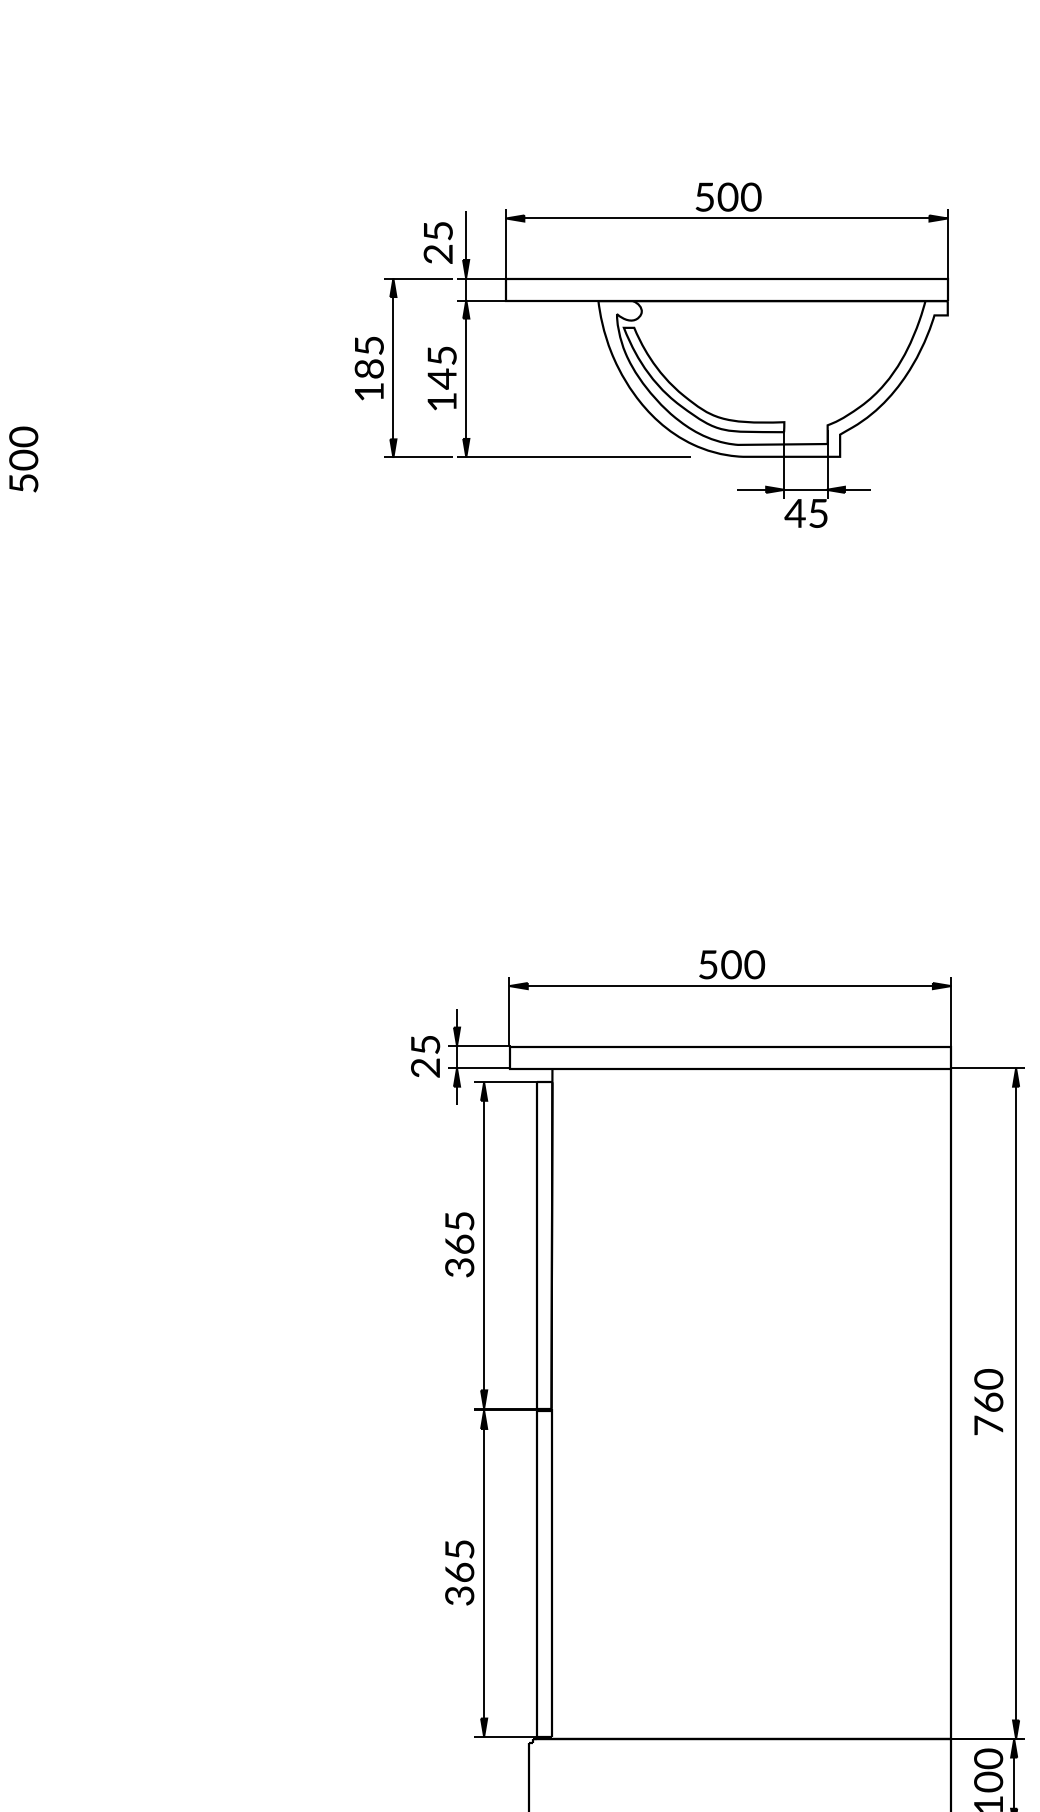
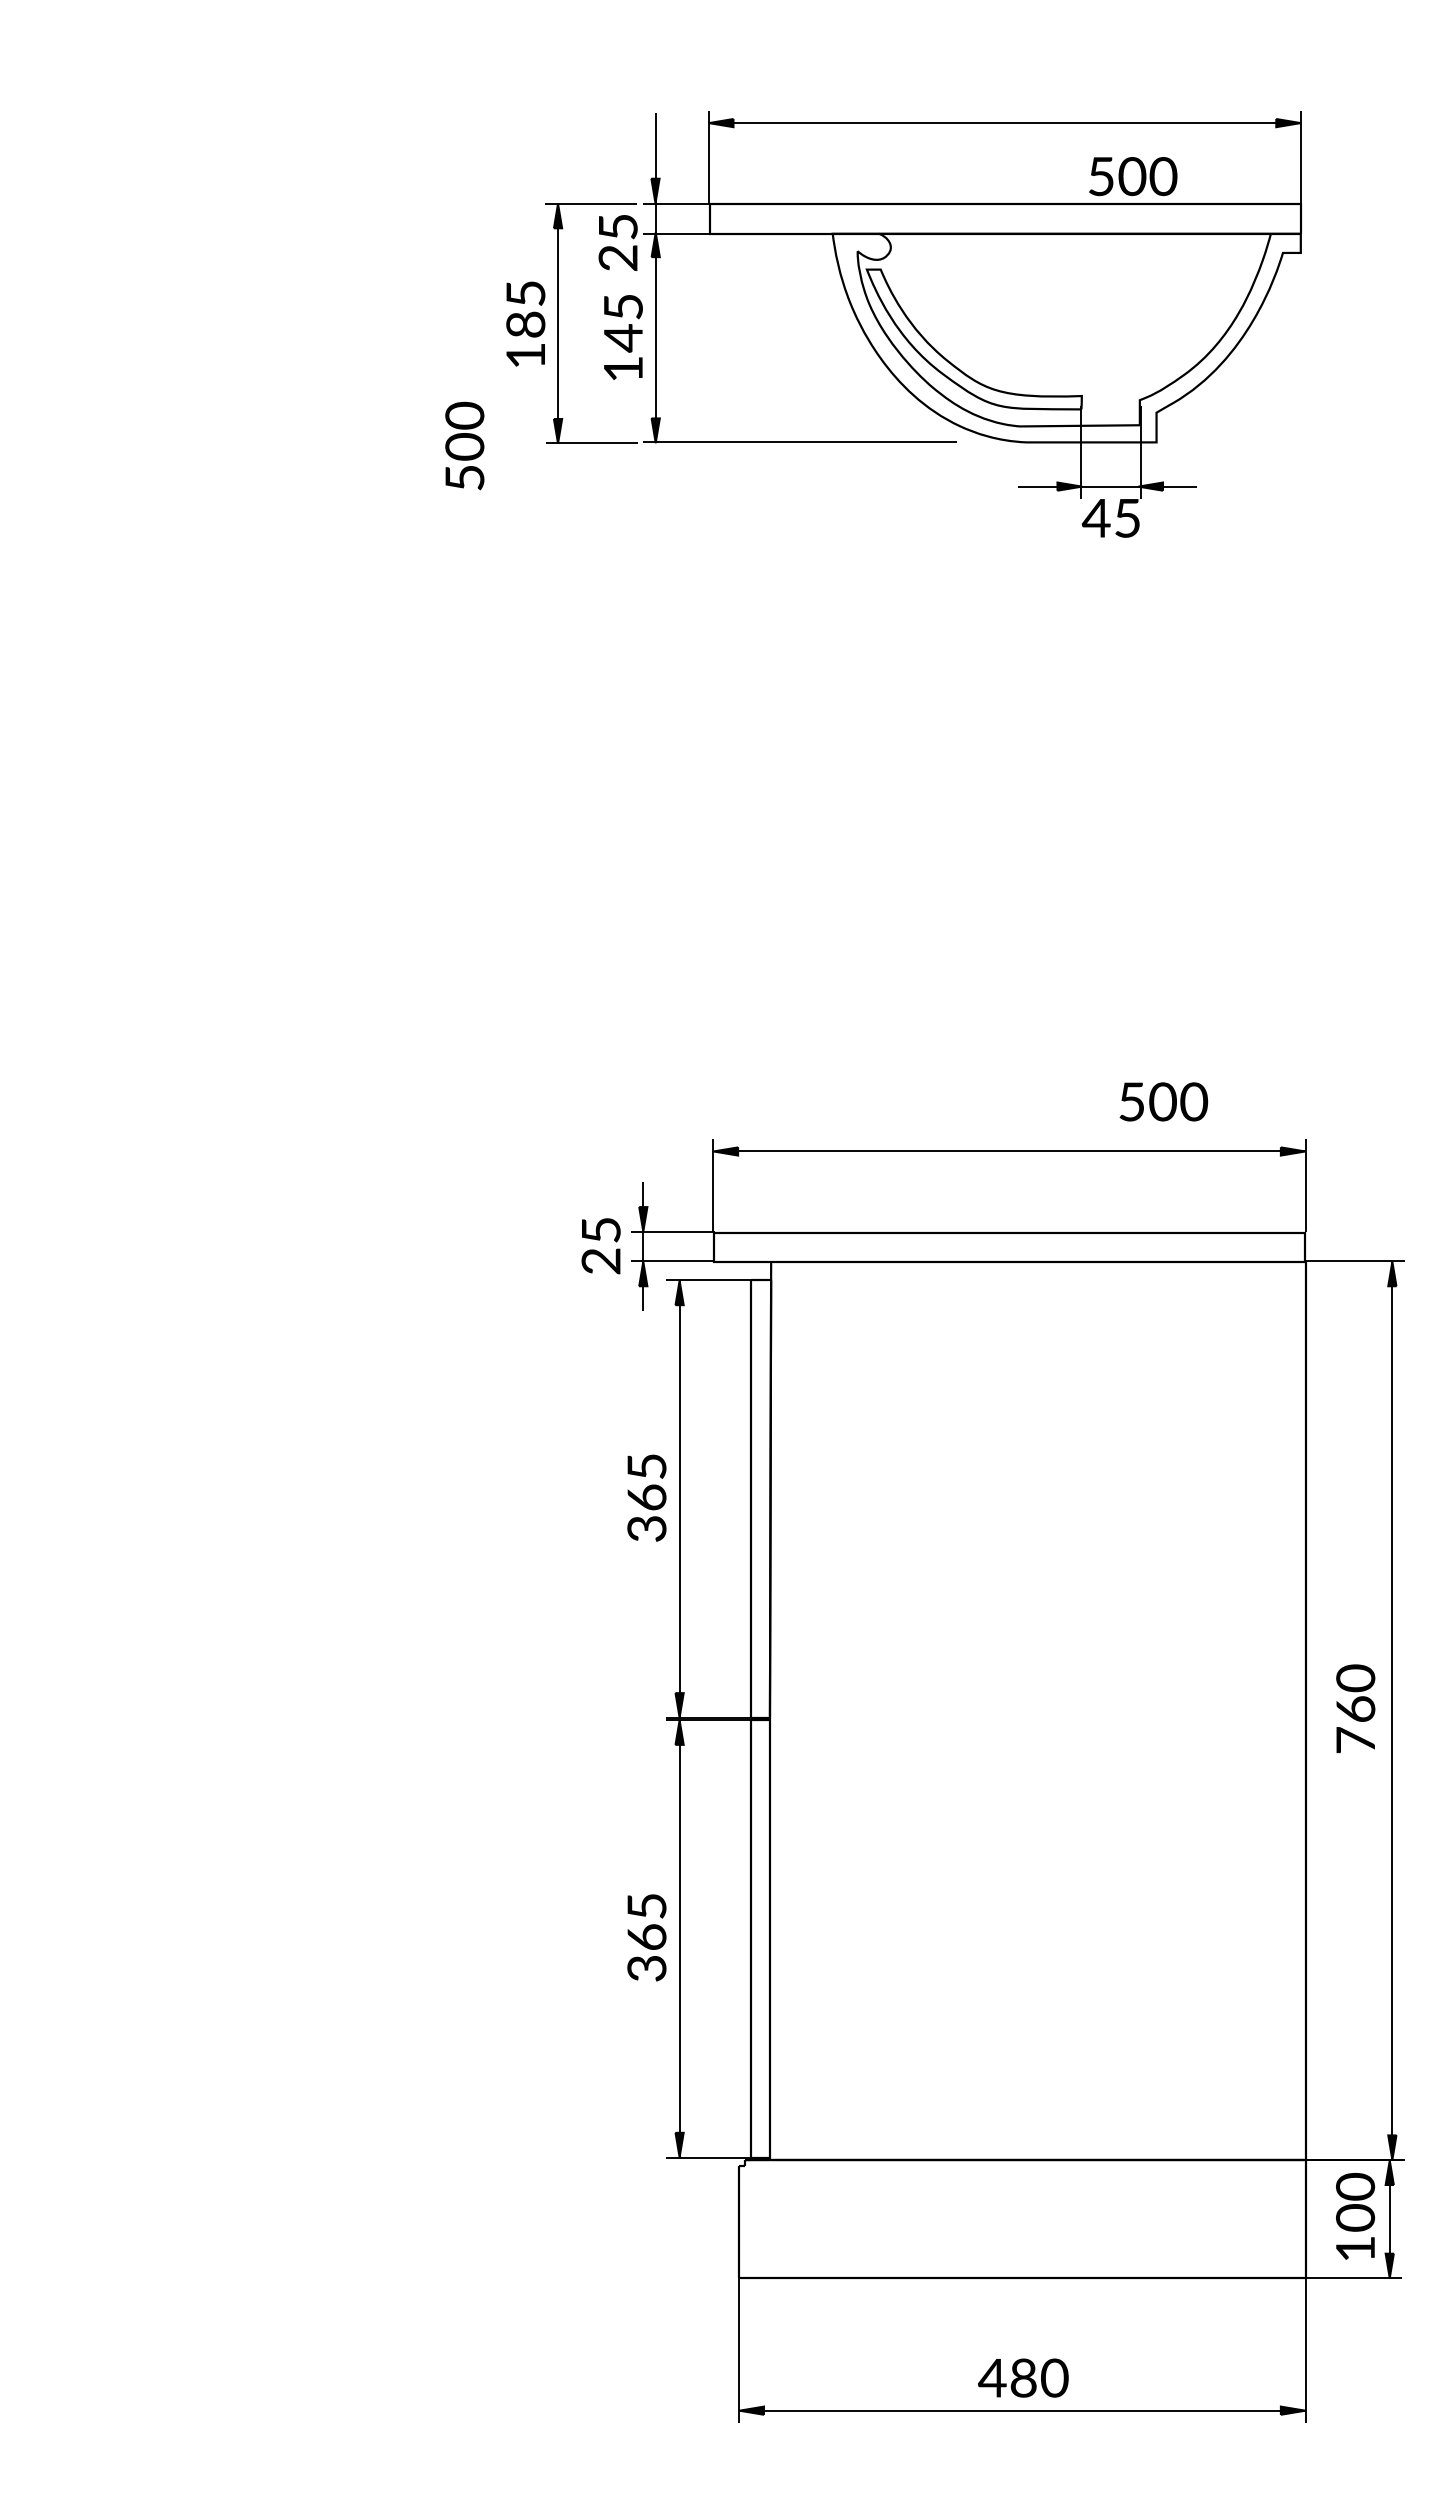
text: (728, 197) -> (1133, 176), moved
text: (437, 242) -> (617, 242), moved
text: (23, 459) -> (464, 445), moved
text: (731, 964) -> (1163, 1101), moved

